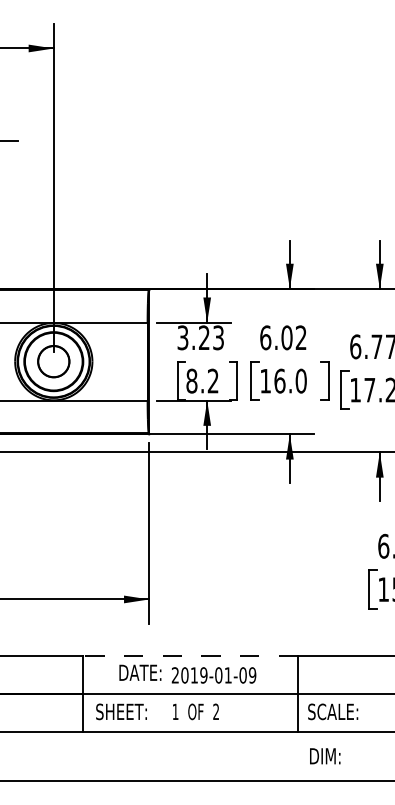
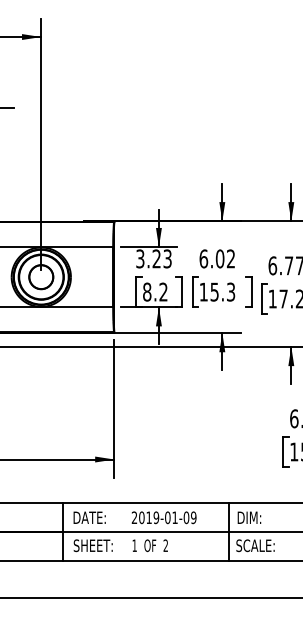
text: (290, 380) -> (222, 291), 16.0 -> 15.3
line: (190, 656) -> (146, 503), dashed -> solid
text: (140, 672) -> (89, 517), moved
text: (325, 755) -> (249, 517), moved

